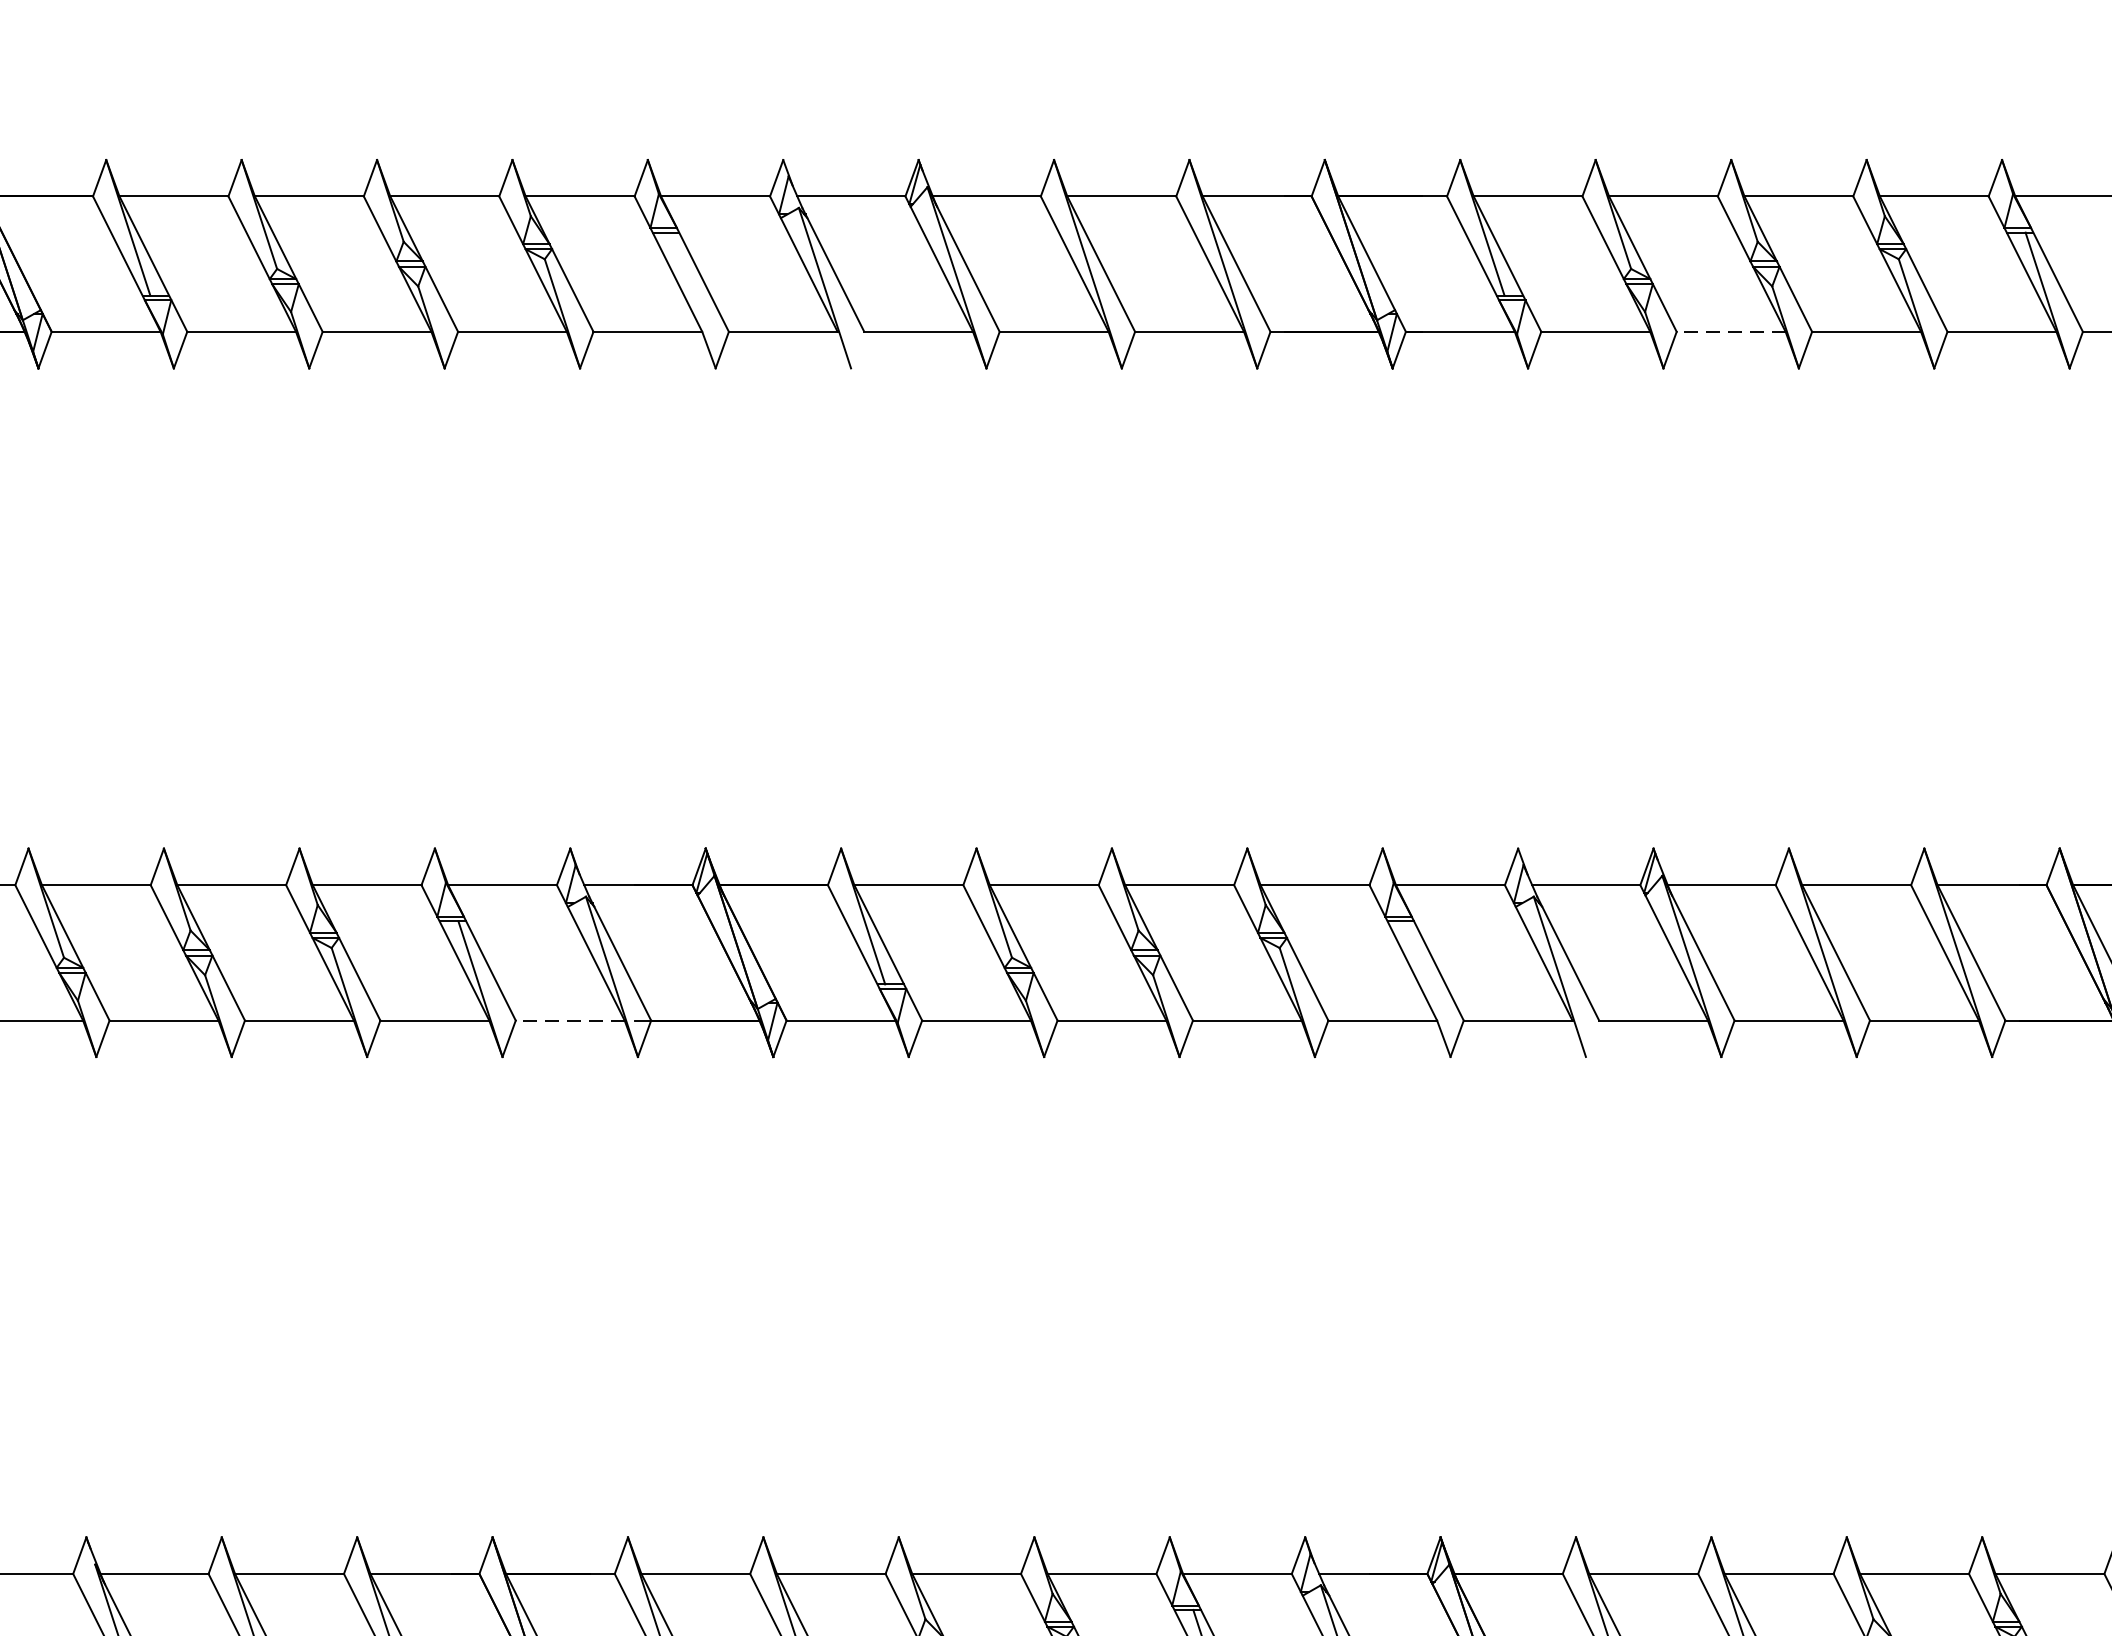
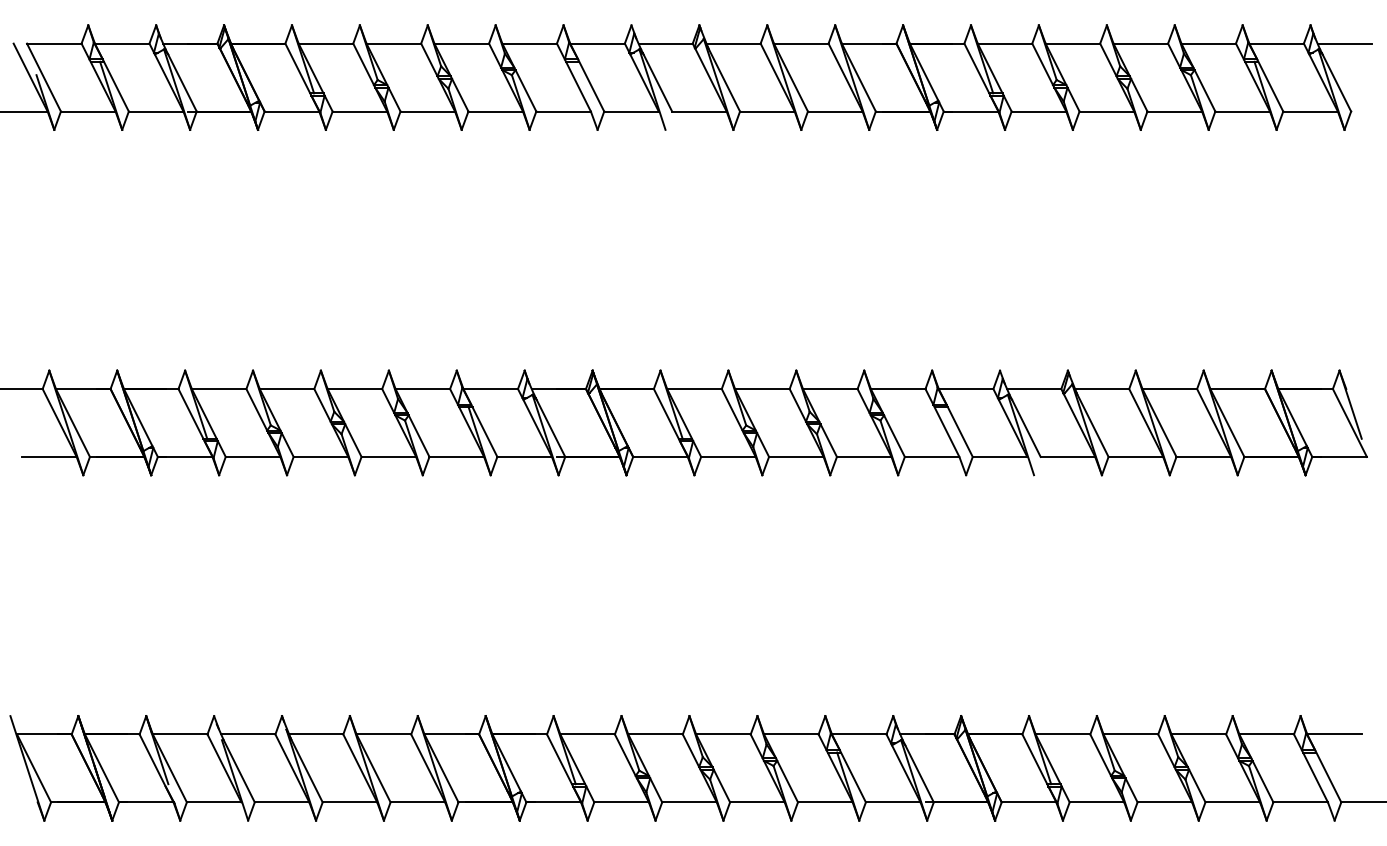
line: (1730, 331) -> (1106, 111), dashed -> solid
line: (569, 1019) -> (524, 456), dashed -> solid

